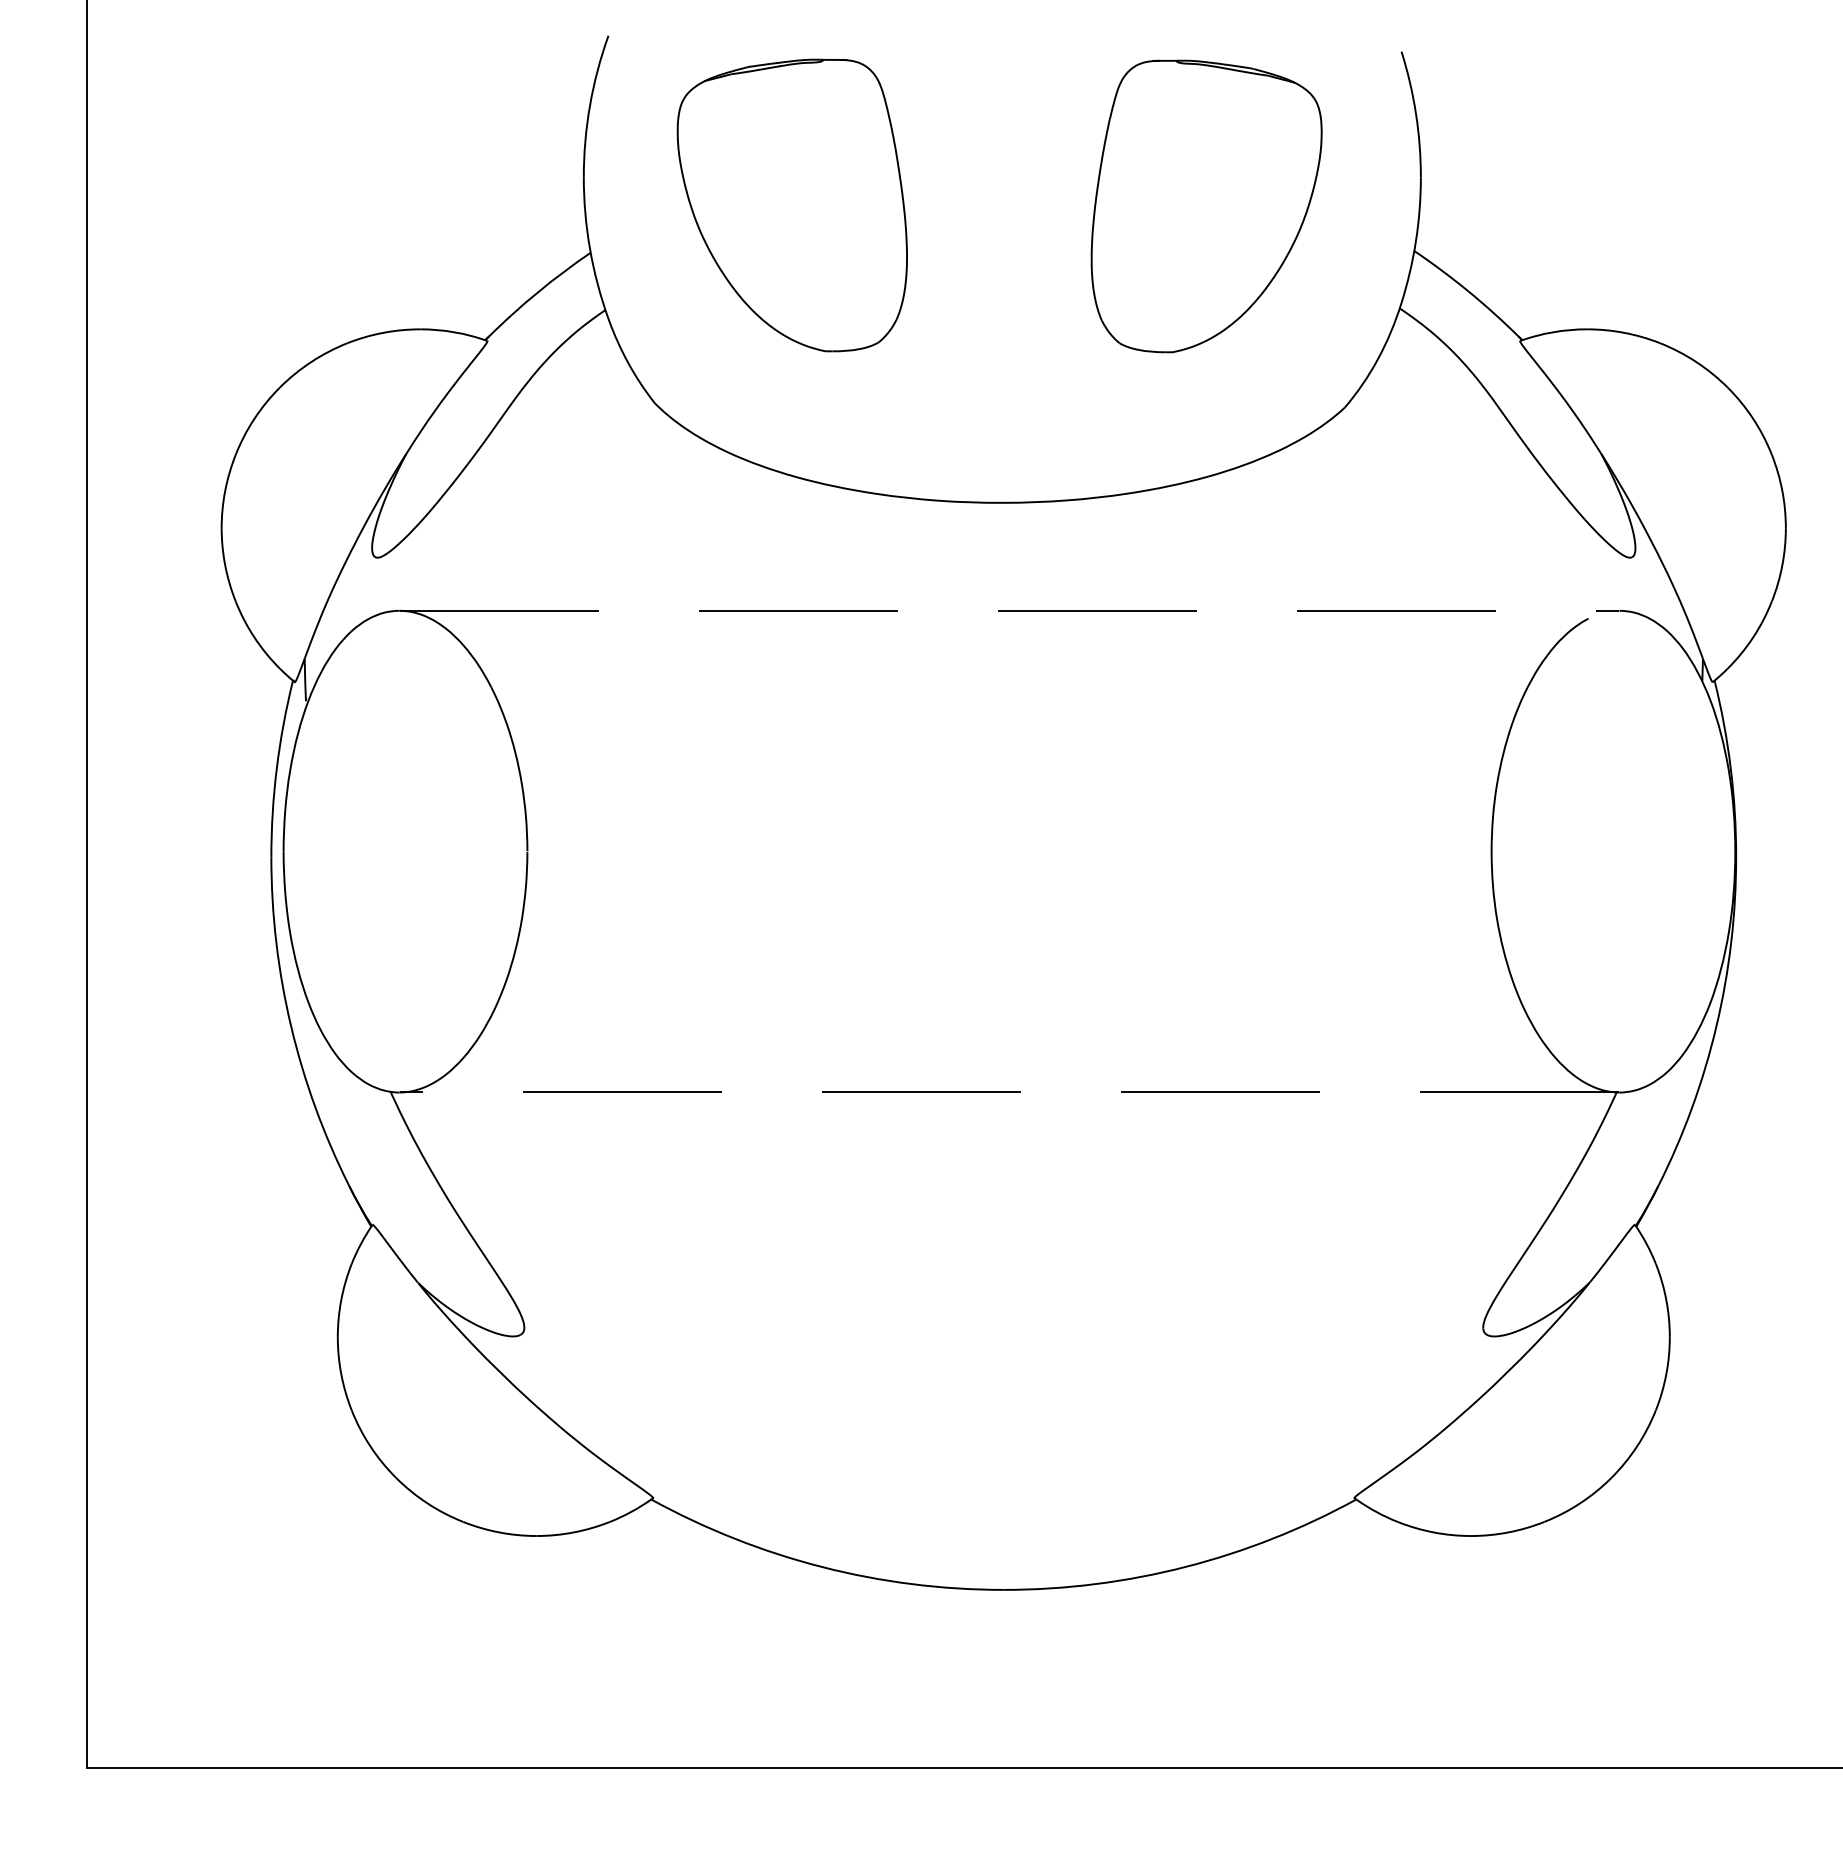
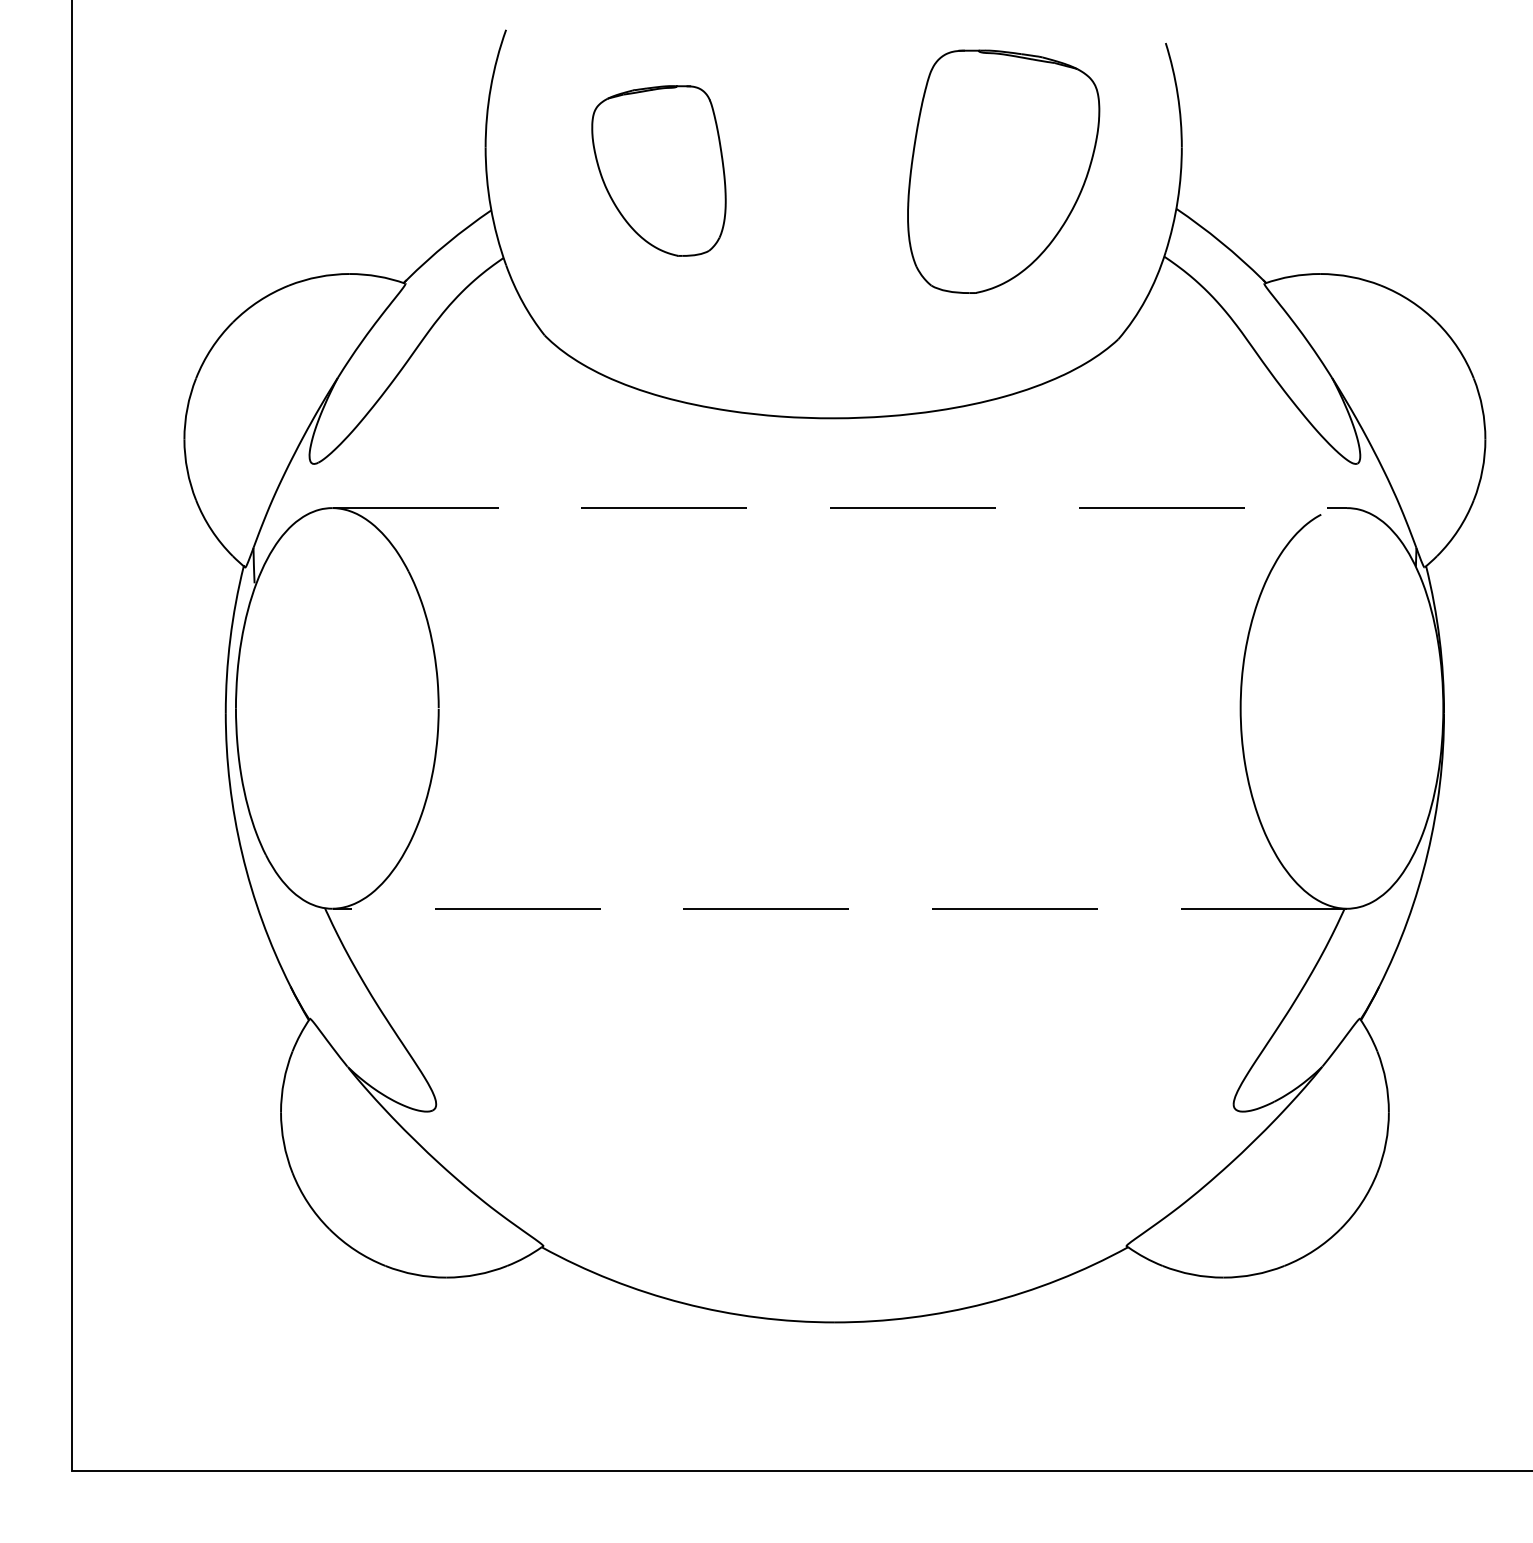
part: (791, 205) -> (658, 171), size x0.7

